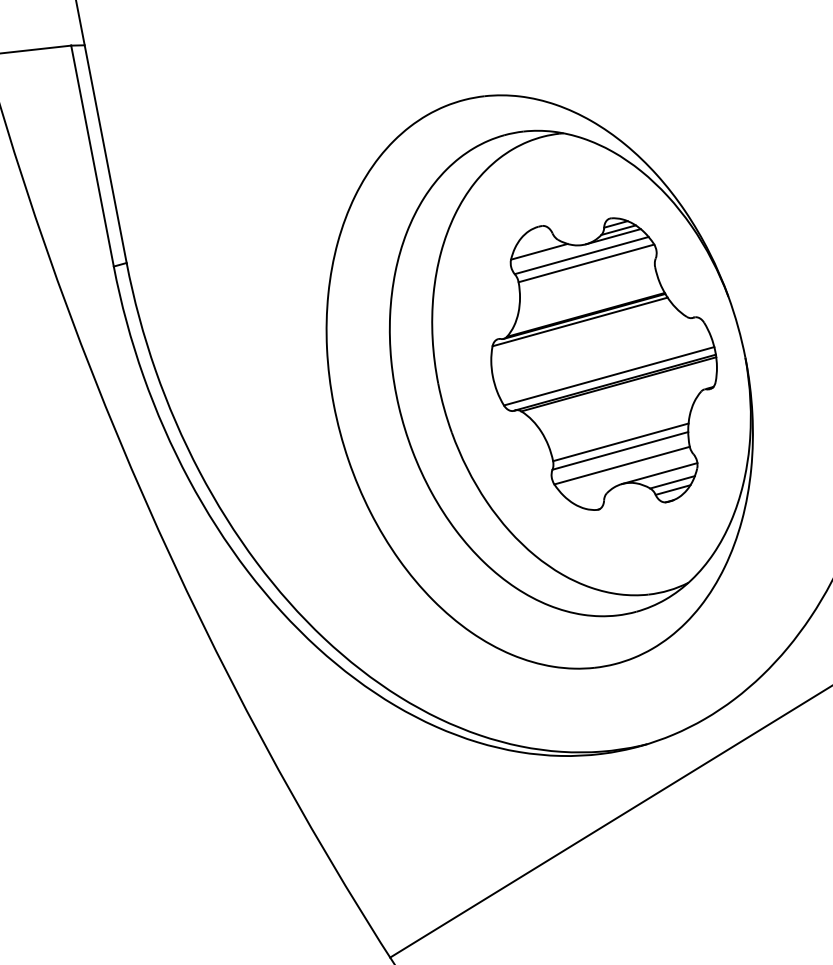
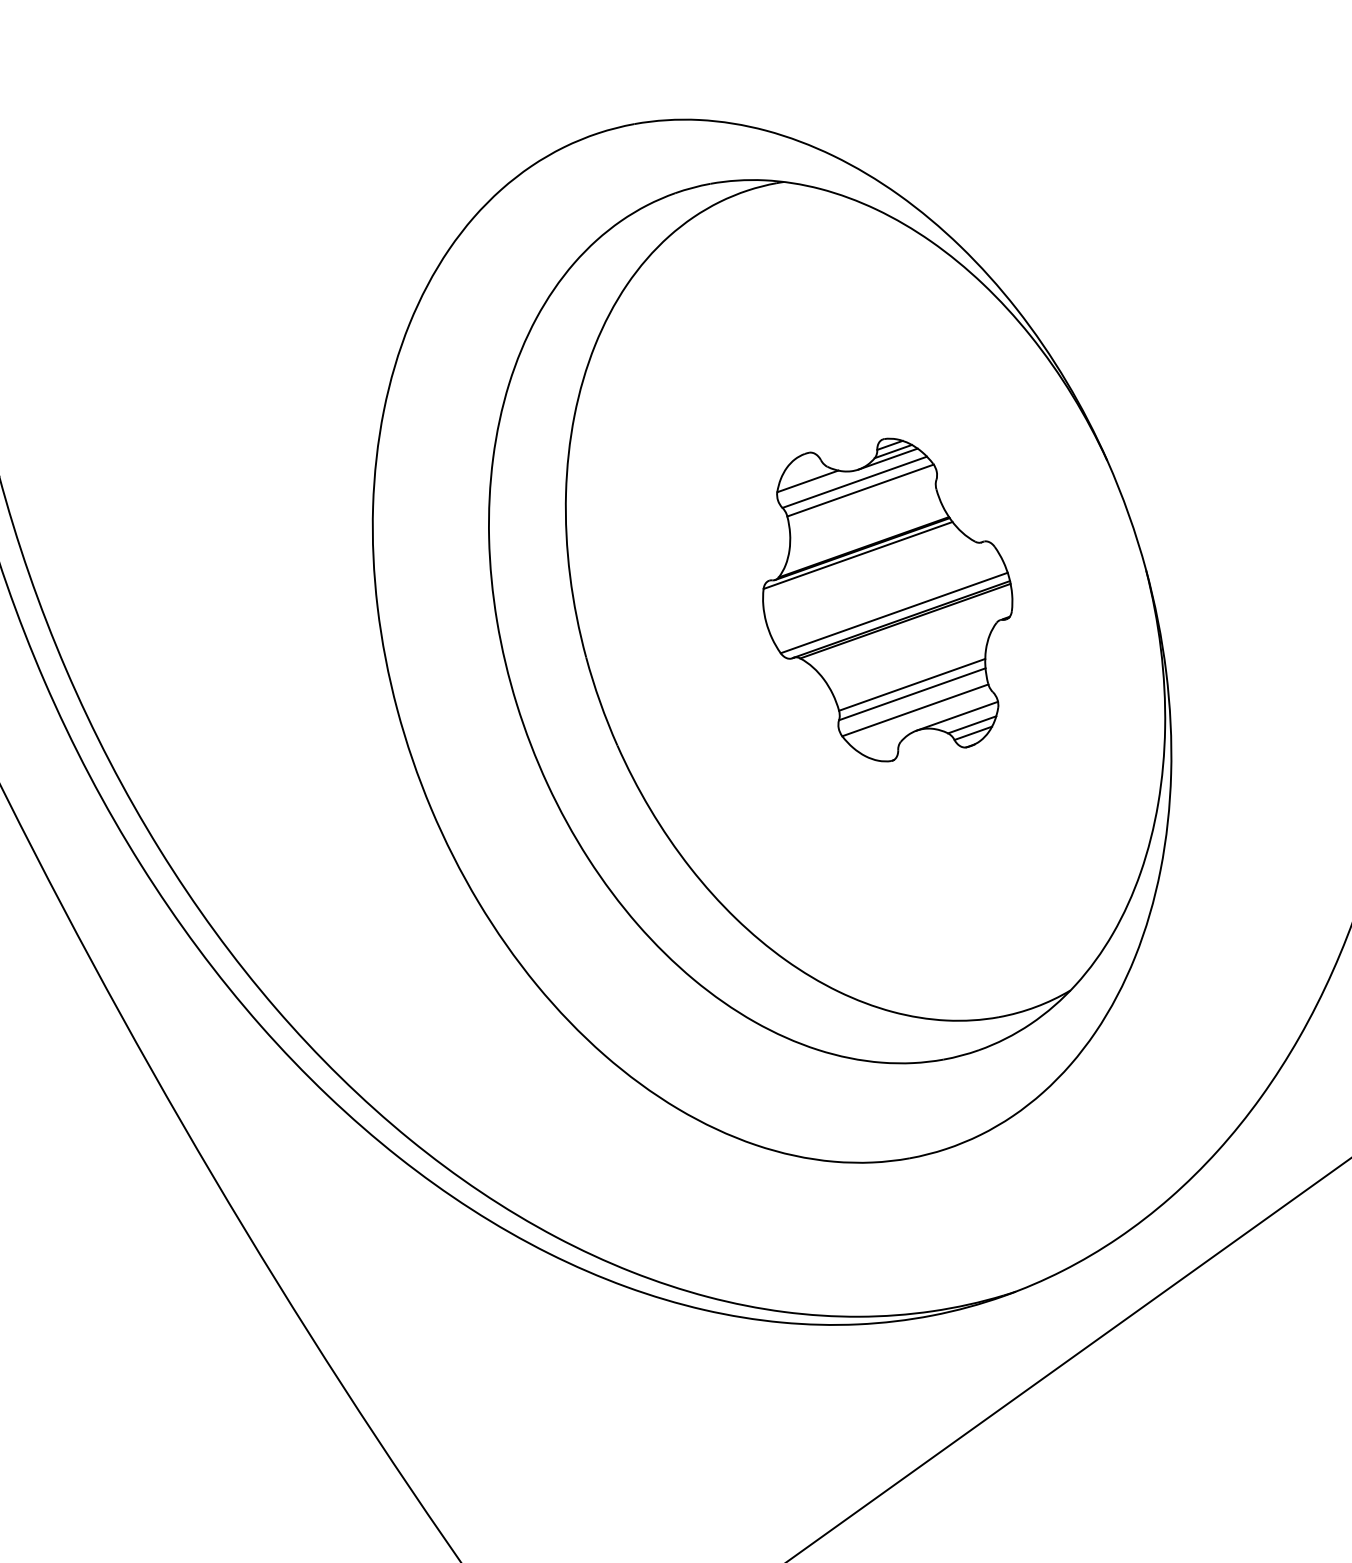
part: (603, 363) -> (886, 599), size x0.6

